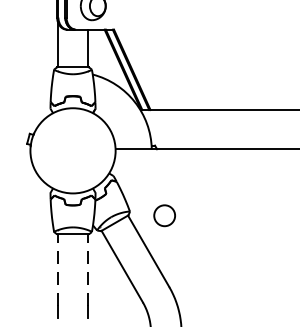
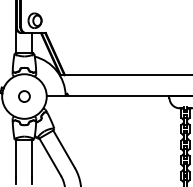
circle: (164, 215) -> (24, 96), moved
line: (57, 271) -> (16, 159), dashed -> solid
line: (88, 271) -> (32, 159), dashed -> solid

